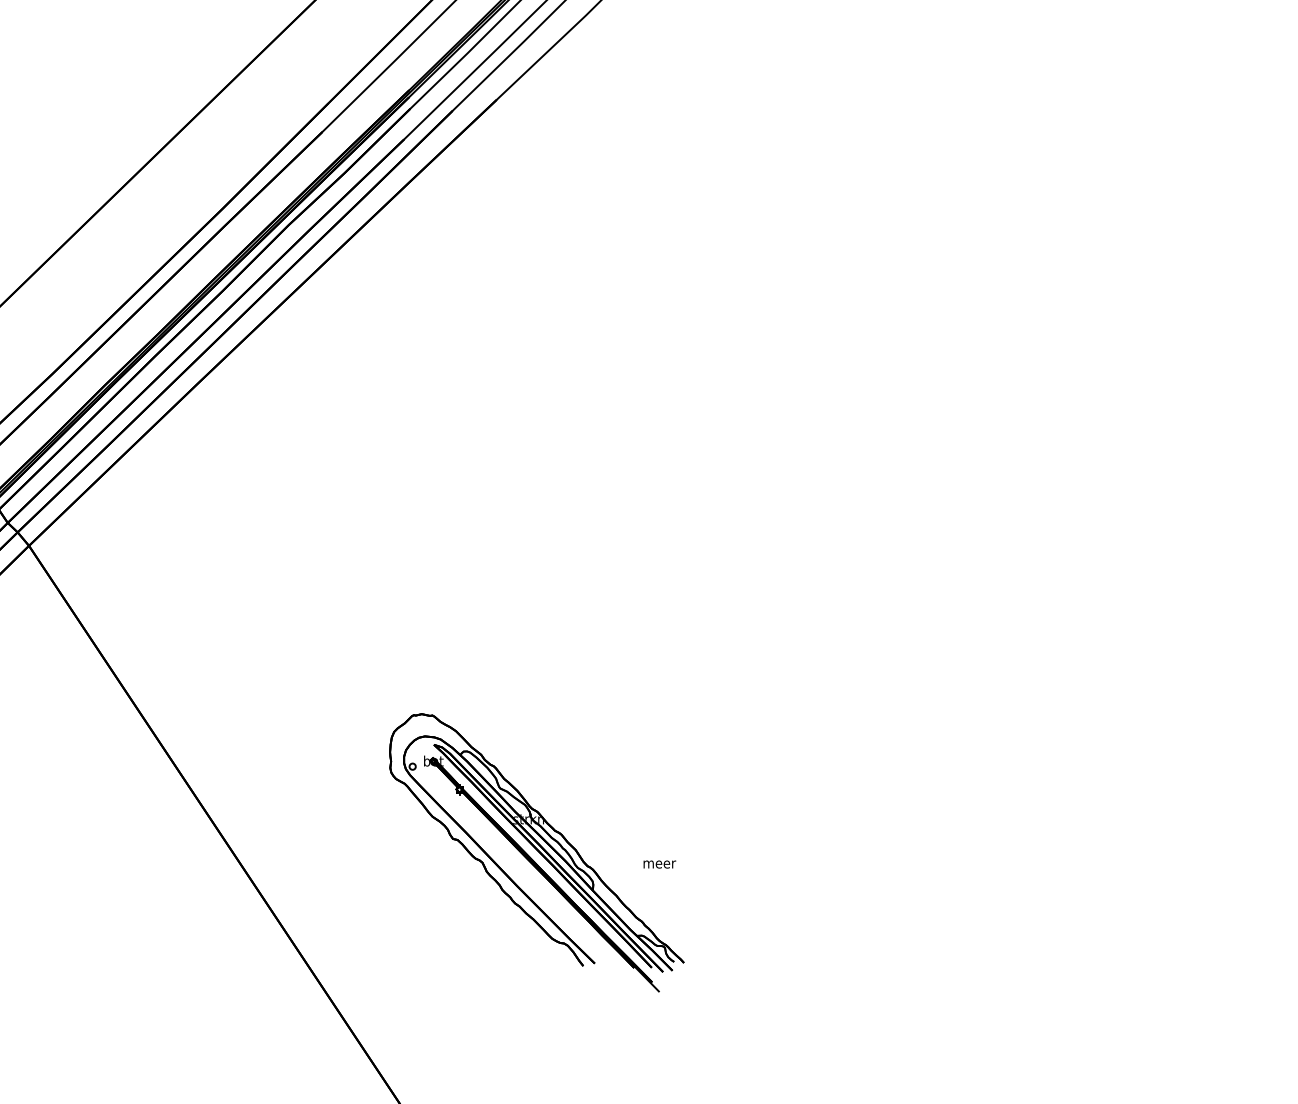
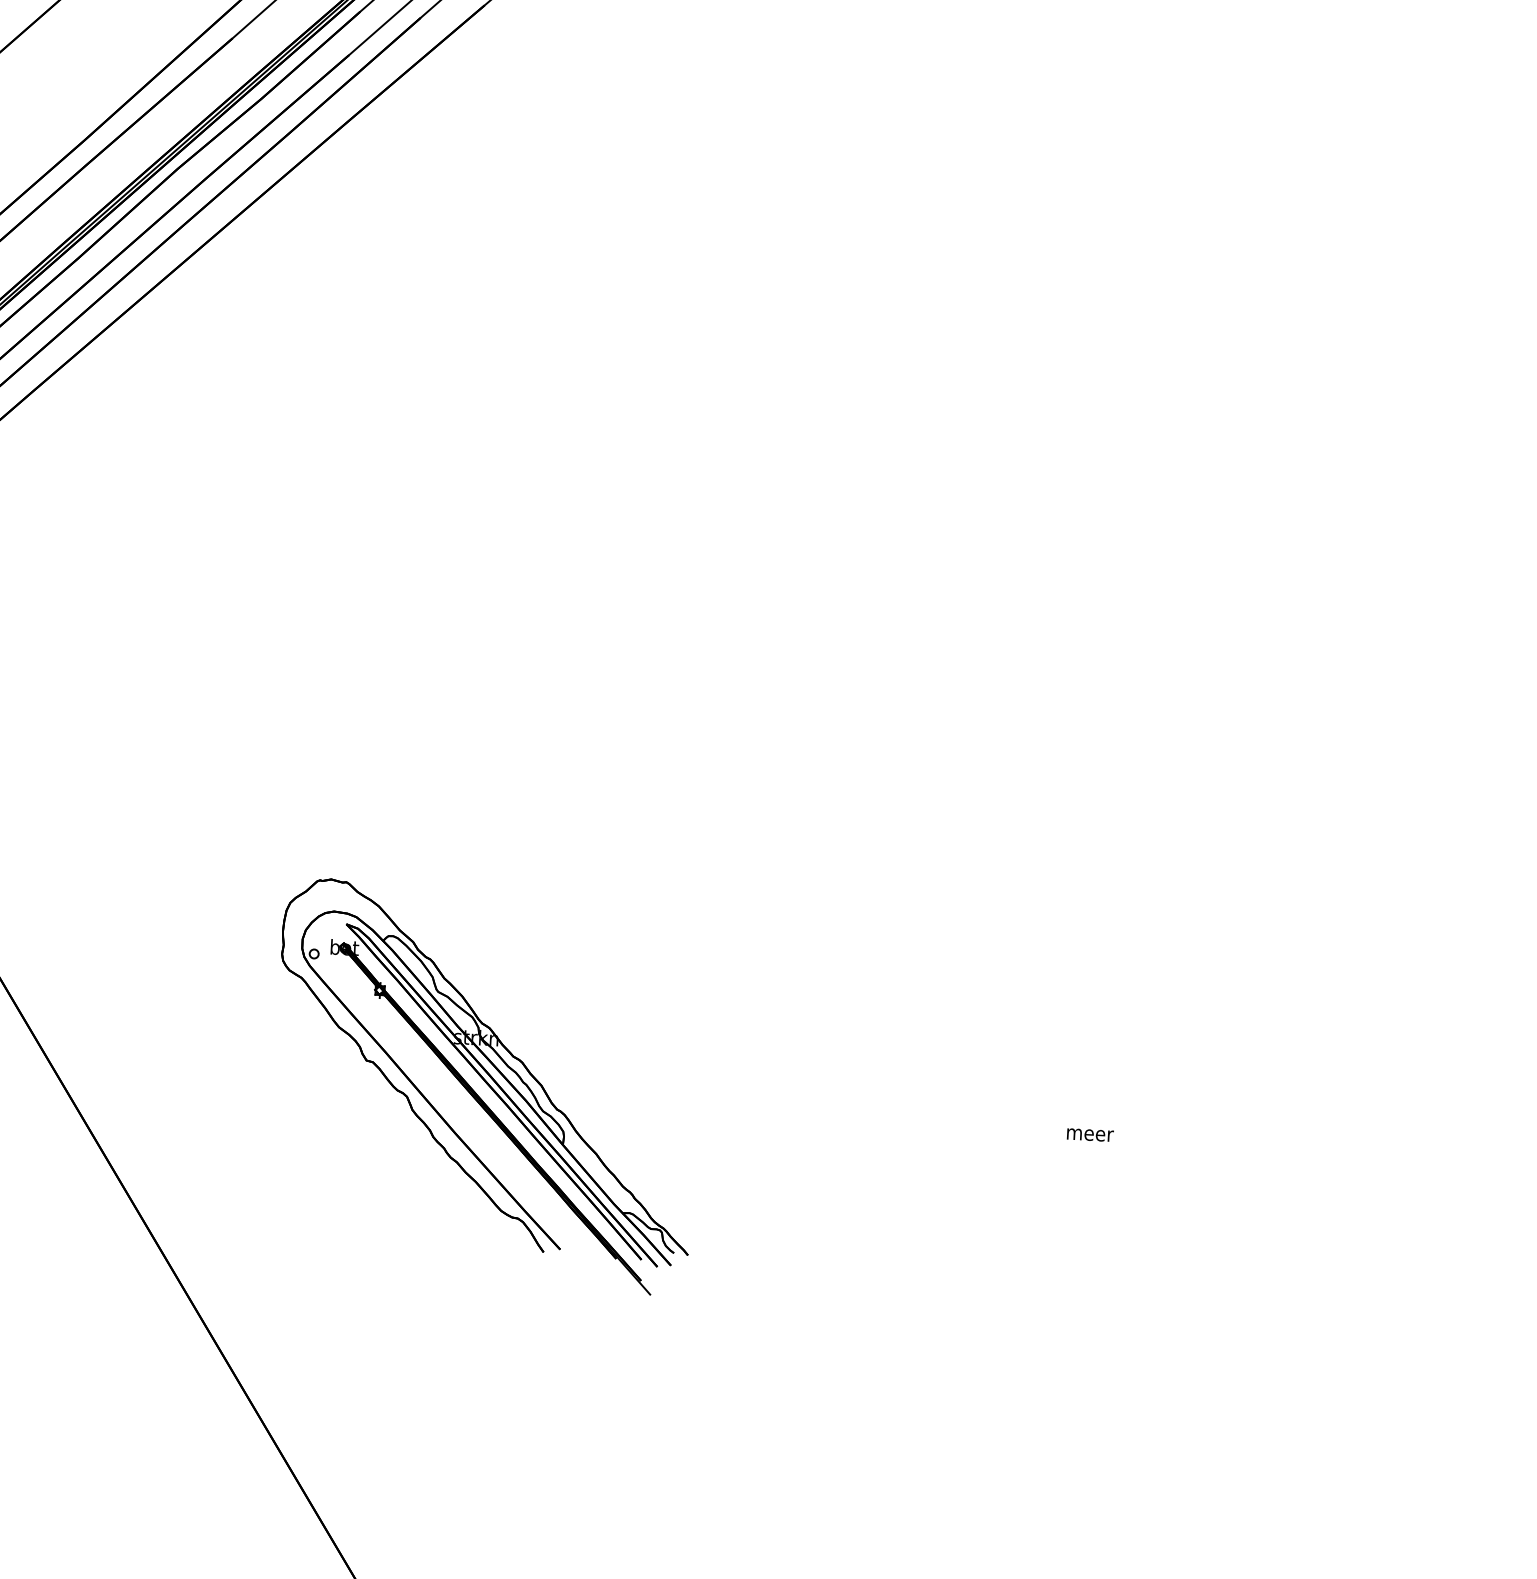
text: (659, 864) -> (1089, 1135), moved

